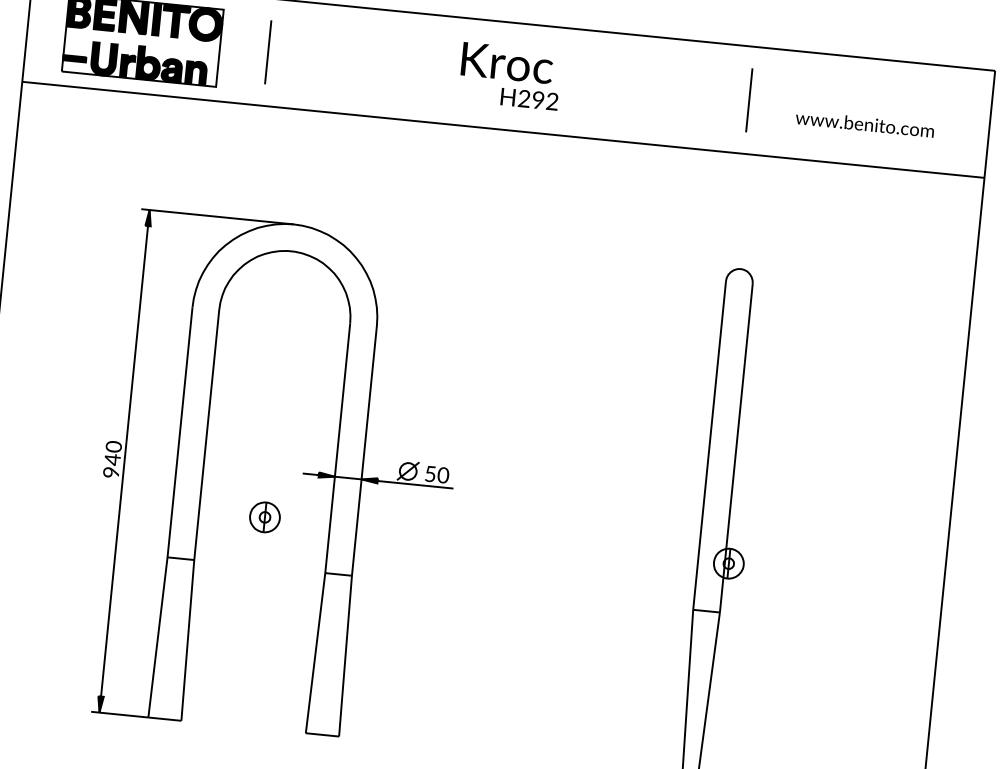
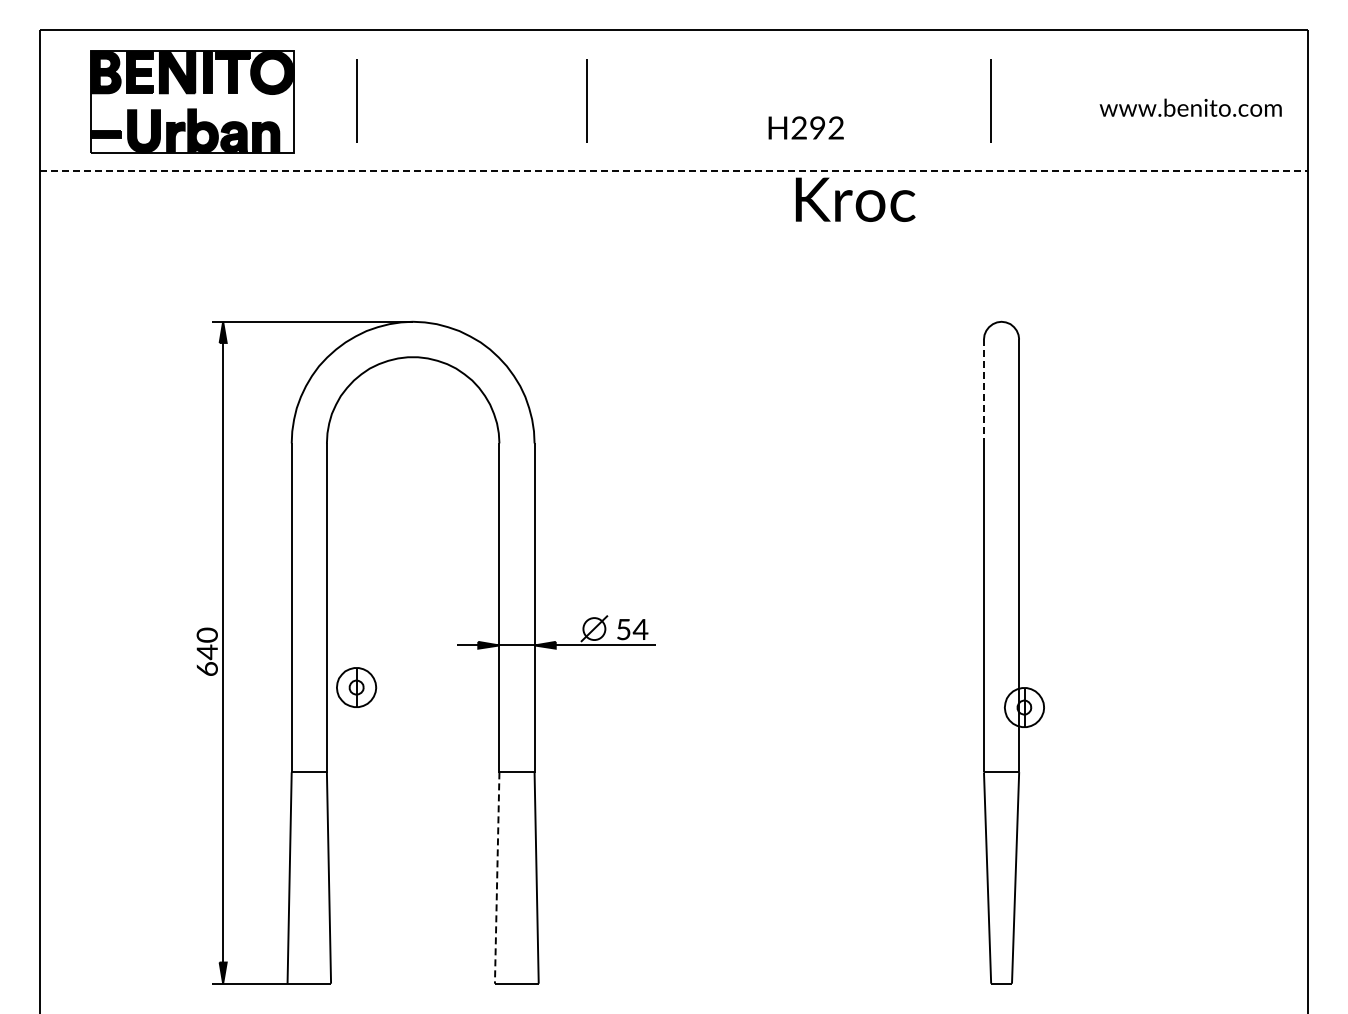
text: (507, 62) -> (855, 199), moved
line: (442, 69) -> (586, 100), added
text: (529, 98) -> (805, 127), moved
text: (864, 123) -> (1190, 107), moved
line: (502, 130) -> (673, 171), solid -> dashed
line: (721, 320) -> (983, 391), solid -> dashed
text: (110, 472) -> (206, 668), 940 -> 640
text: (443, 475) -> (640, 629), 50 -> 54
part: (264, 517) -> (356, 687), moved
line: (315, 653) -> (497, 878), solid -> dashed

